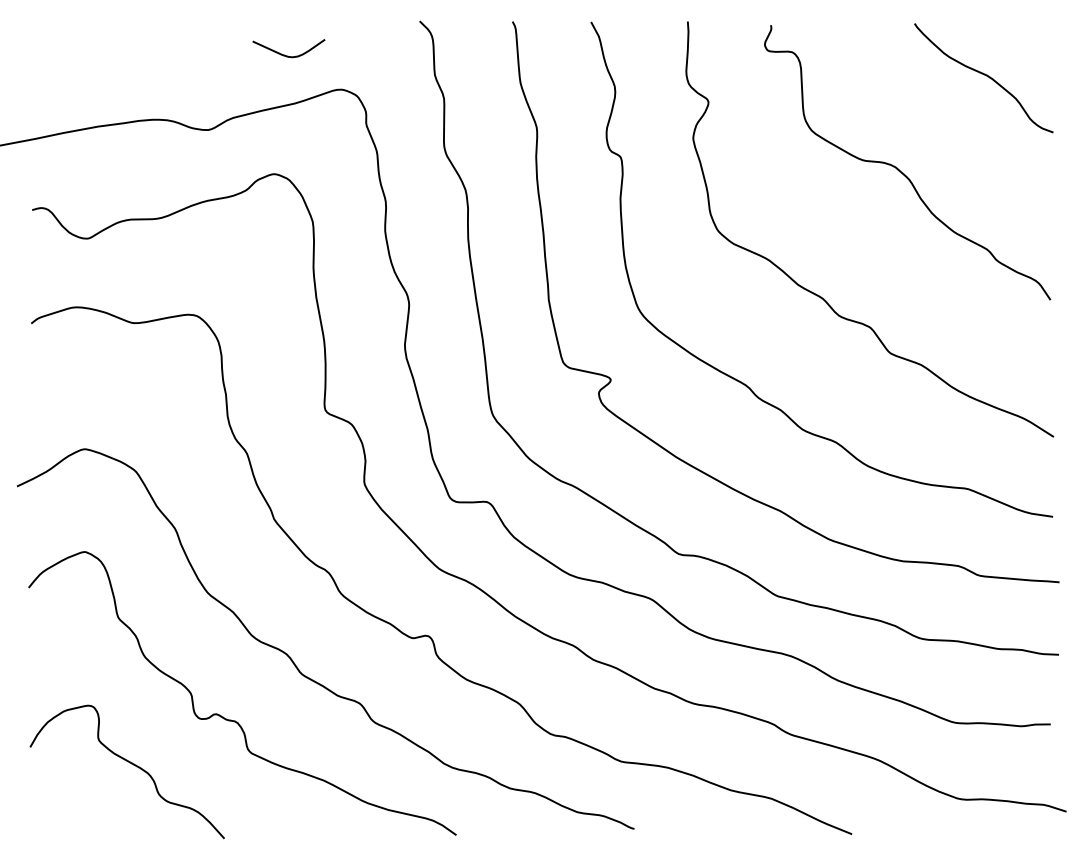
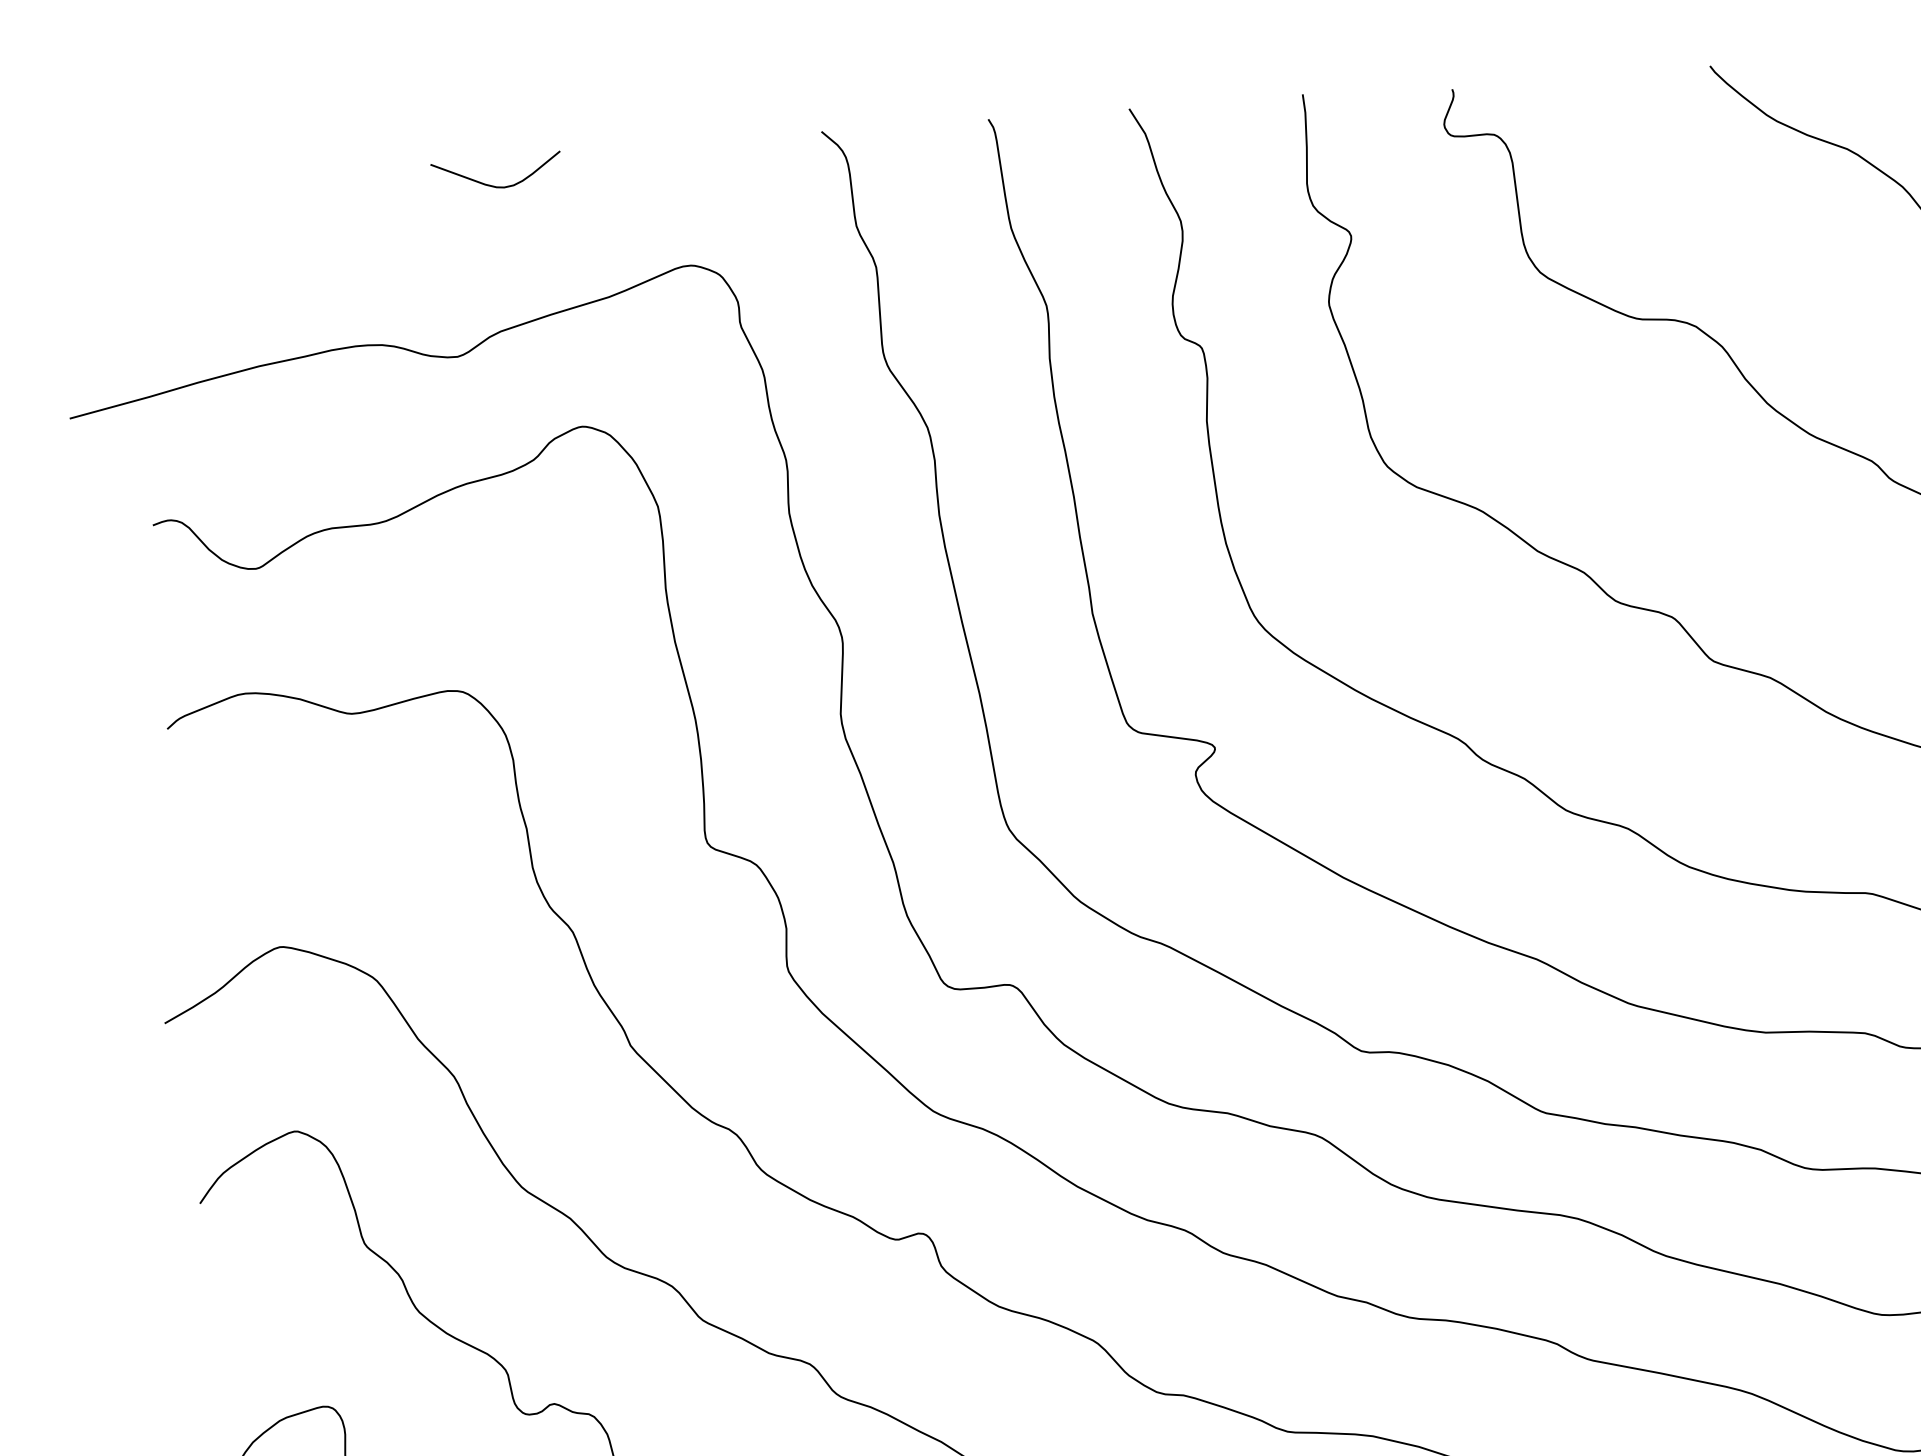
curve: (287, 55) -> (494, 184), moved

